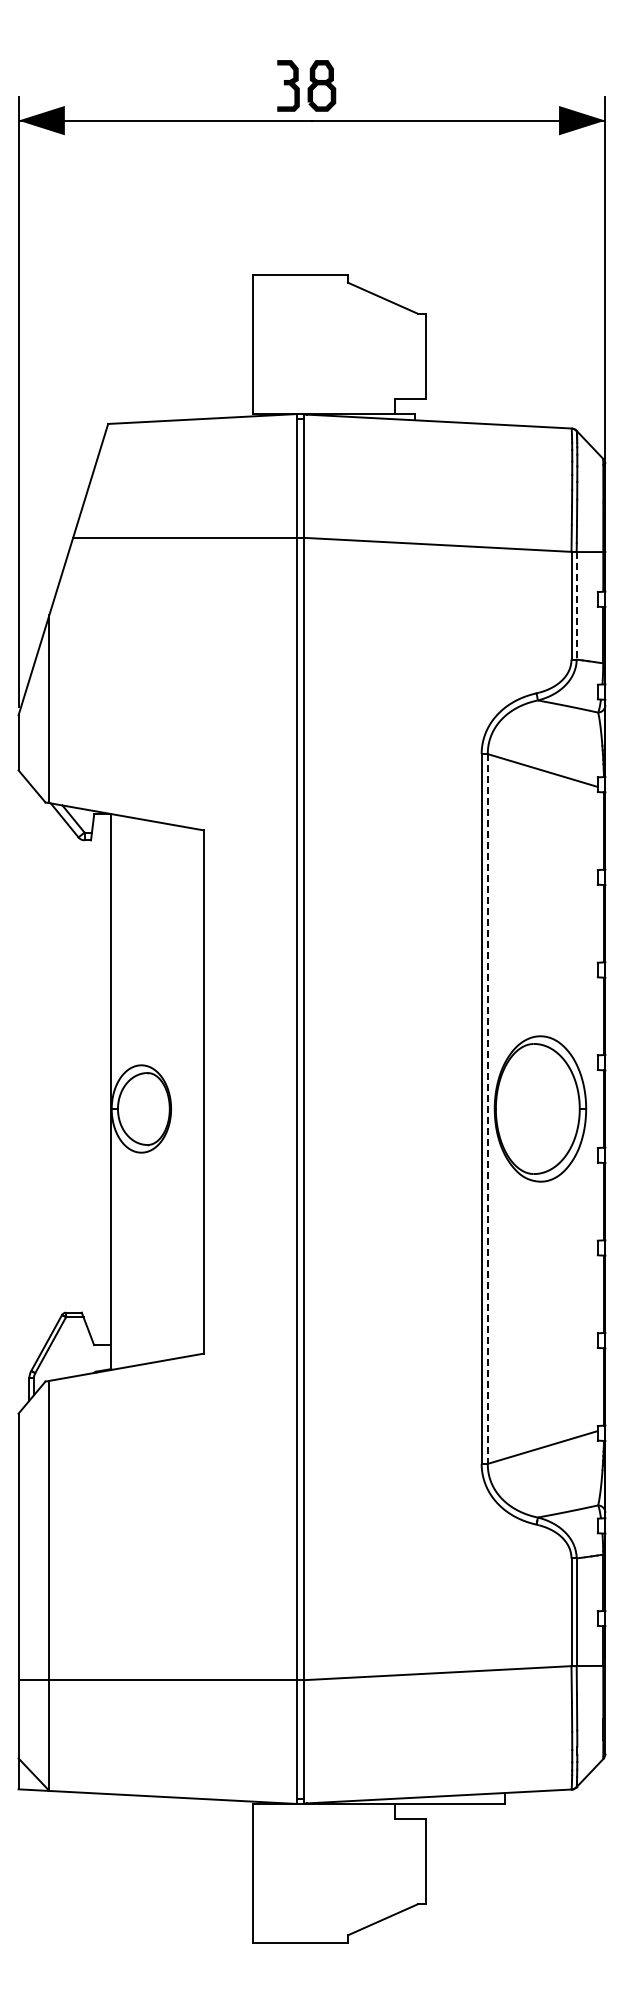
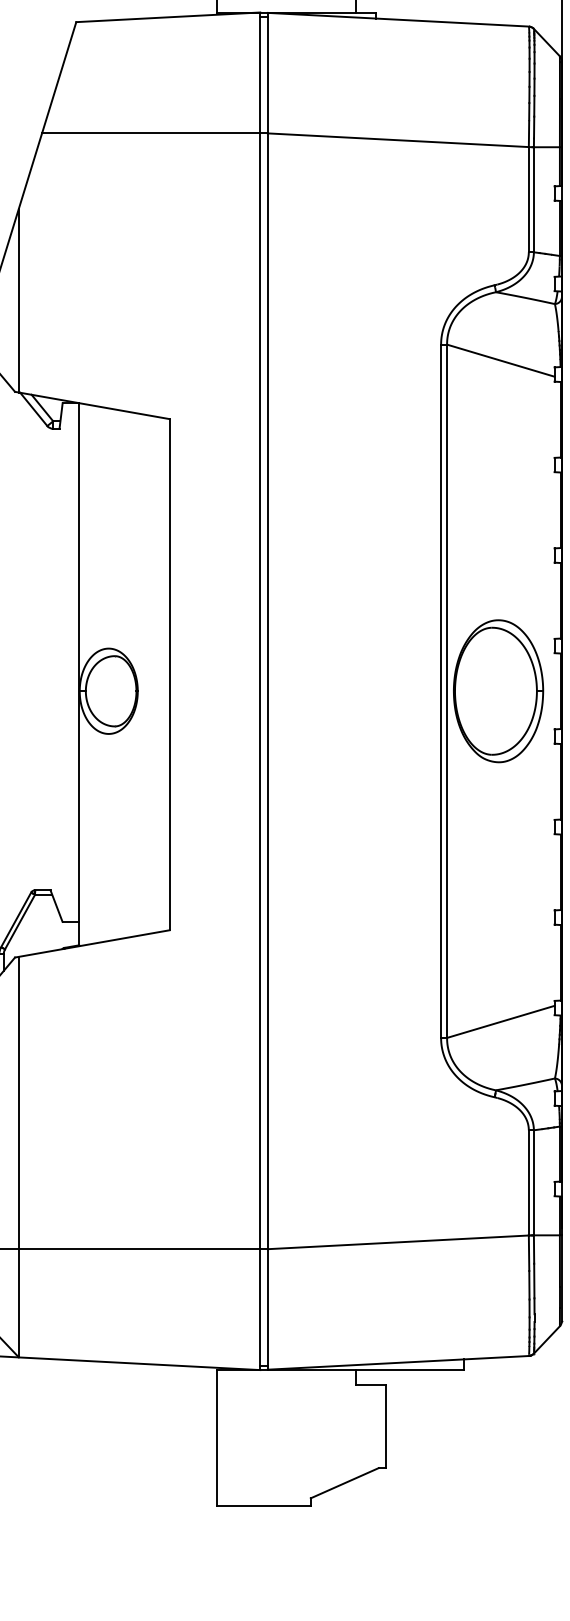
line: (576, 605) -> (533, 199), dashed -> solid
line: (487, 1109) -> (446, 691), dashed -> solid

